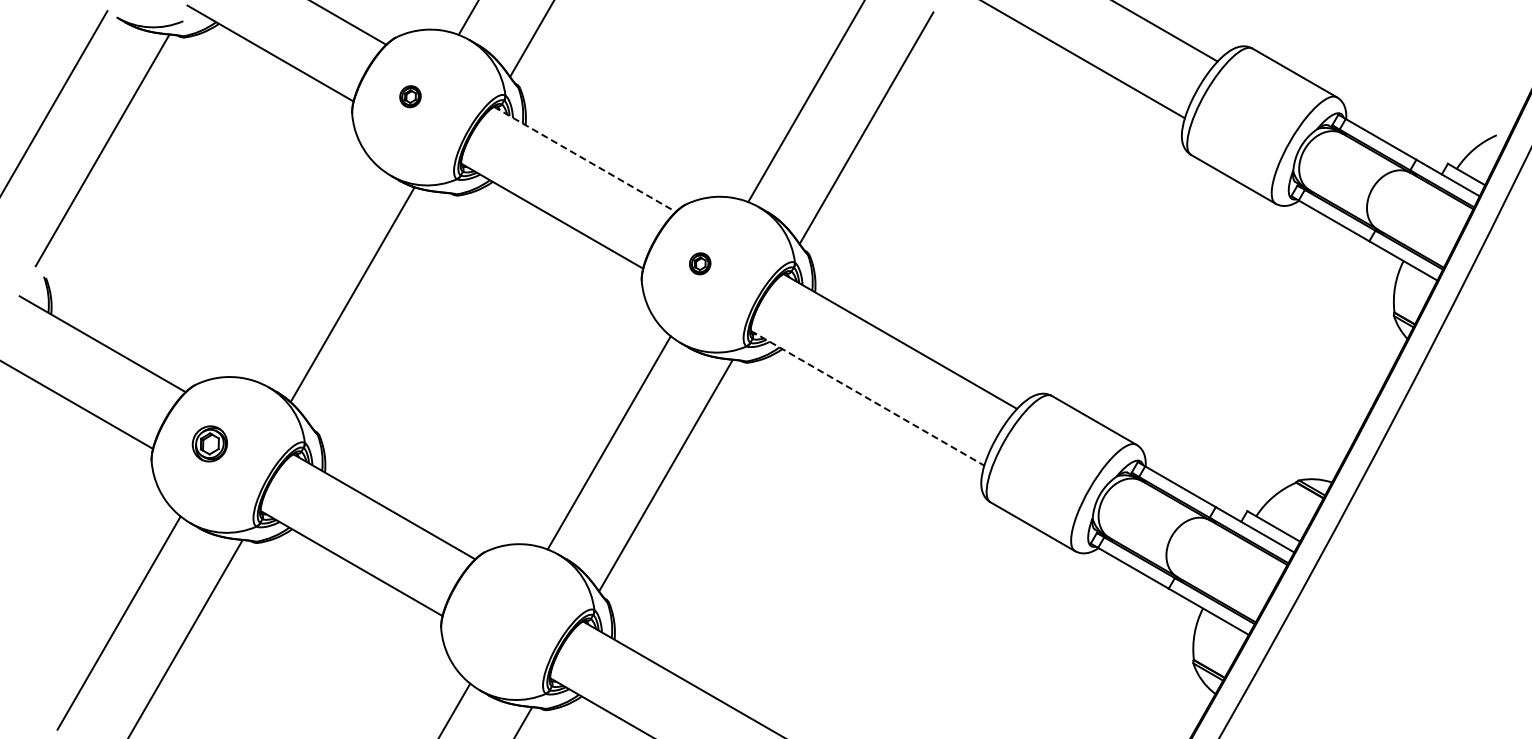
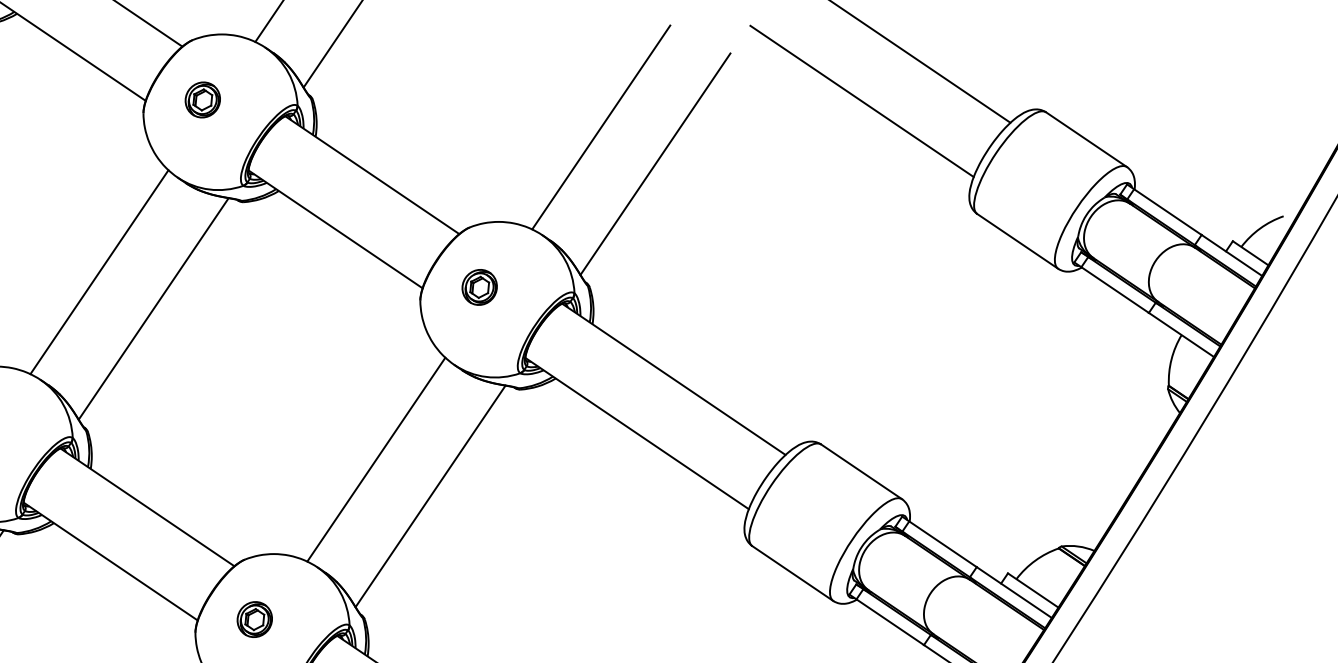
part: (410, 96) -> (202, 99), size x1.67
line: (584, 159) -> (371, 175), dashed -> solid
part: (700, 263) -> (480, 287), size x1.67
line: (352, 294) -> (99, 271), moved
line: (376, 308) -> (153, 308), added
line: (867, 398) -> (637, 433), dashed -> solid
part: (499, 610) -> (254, 618), added

